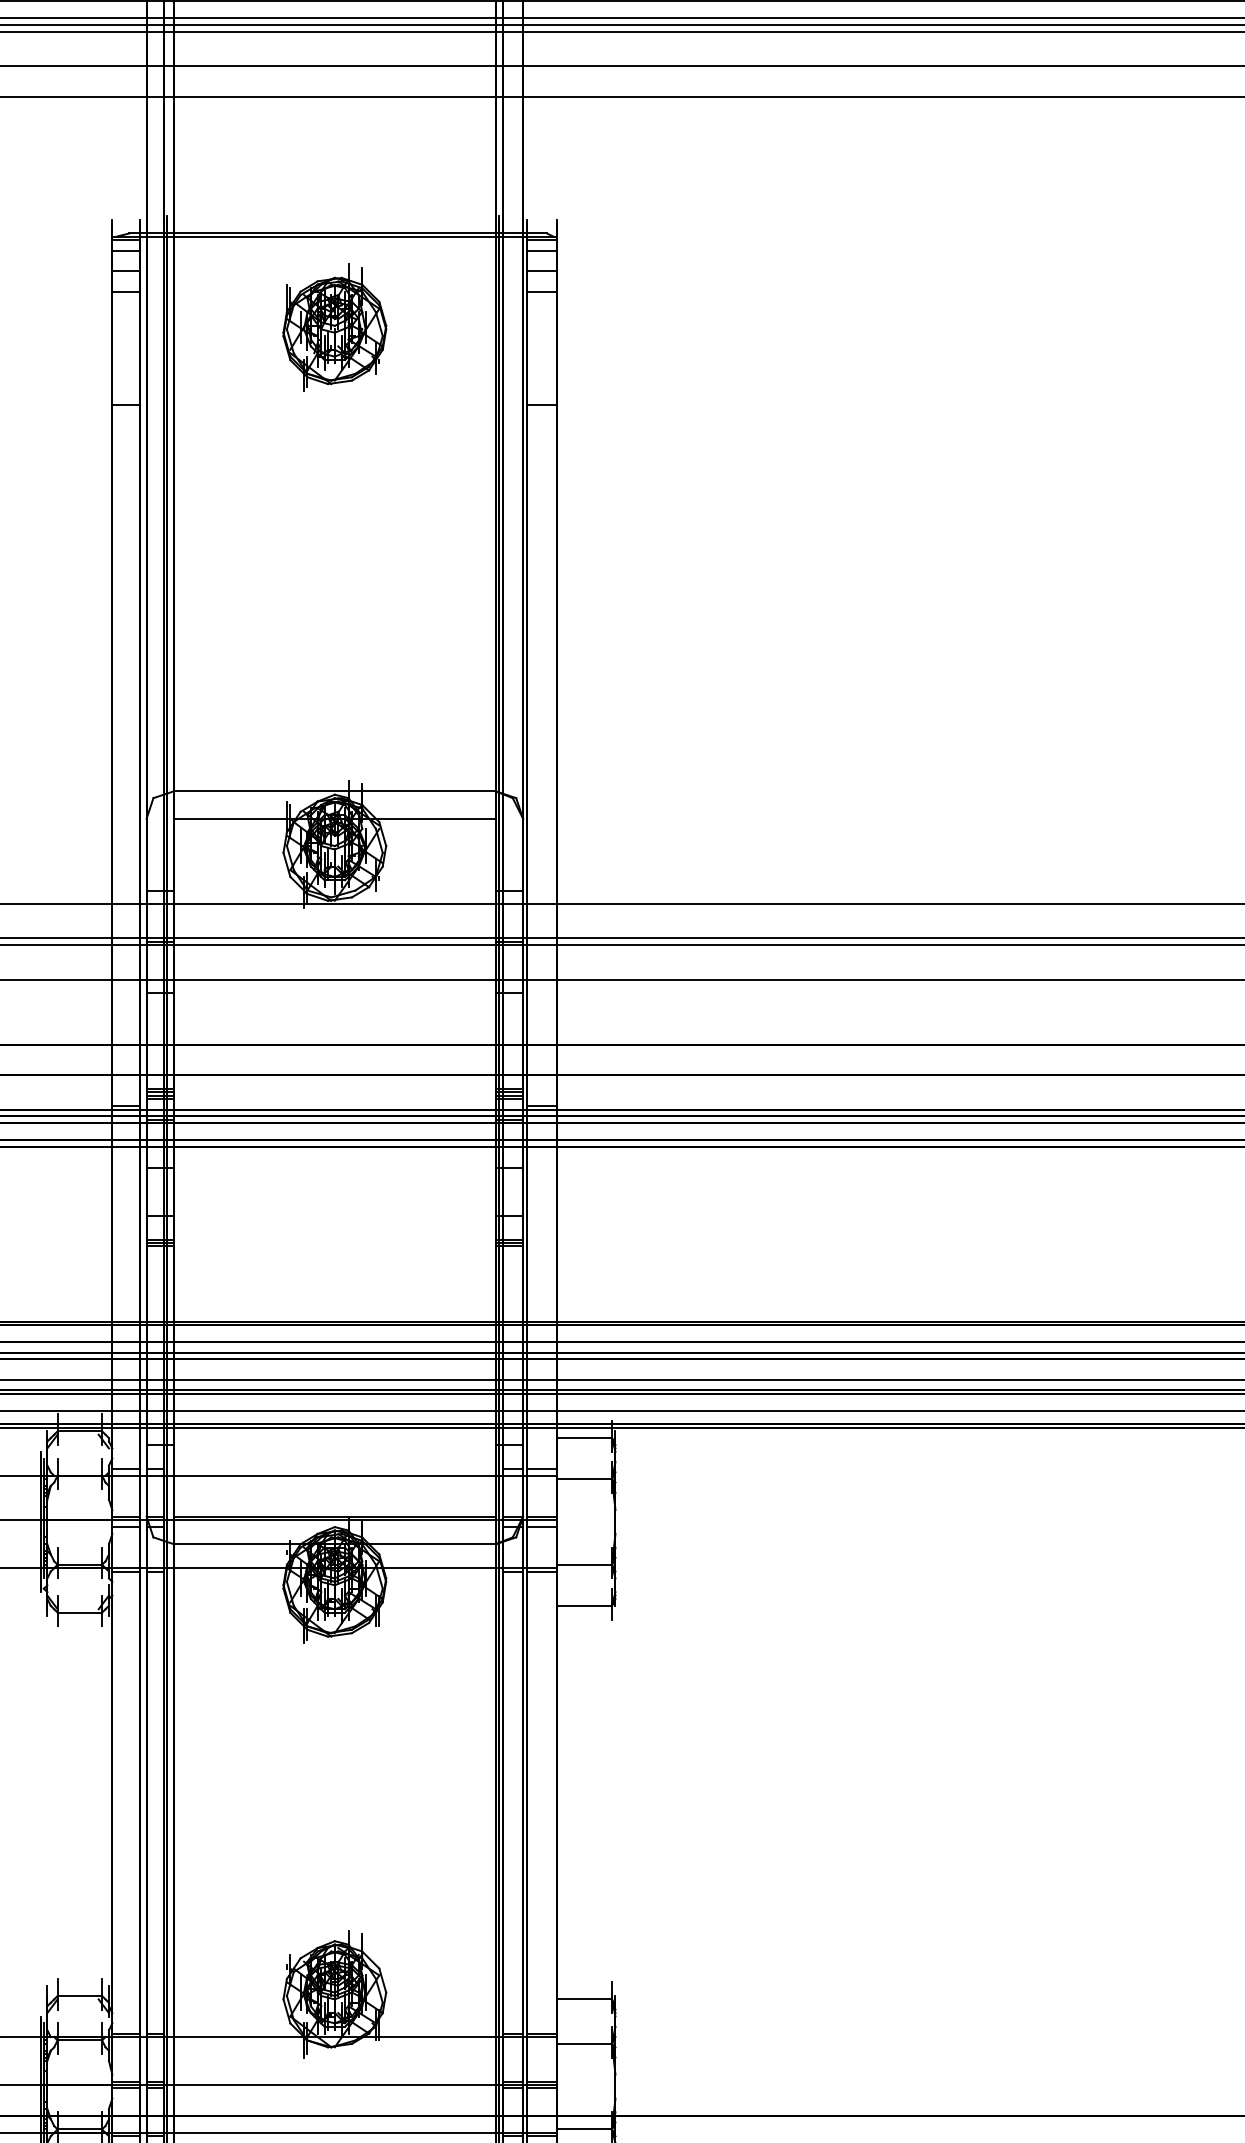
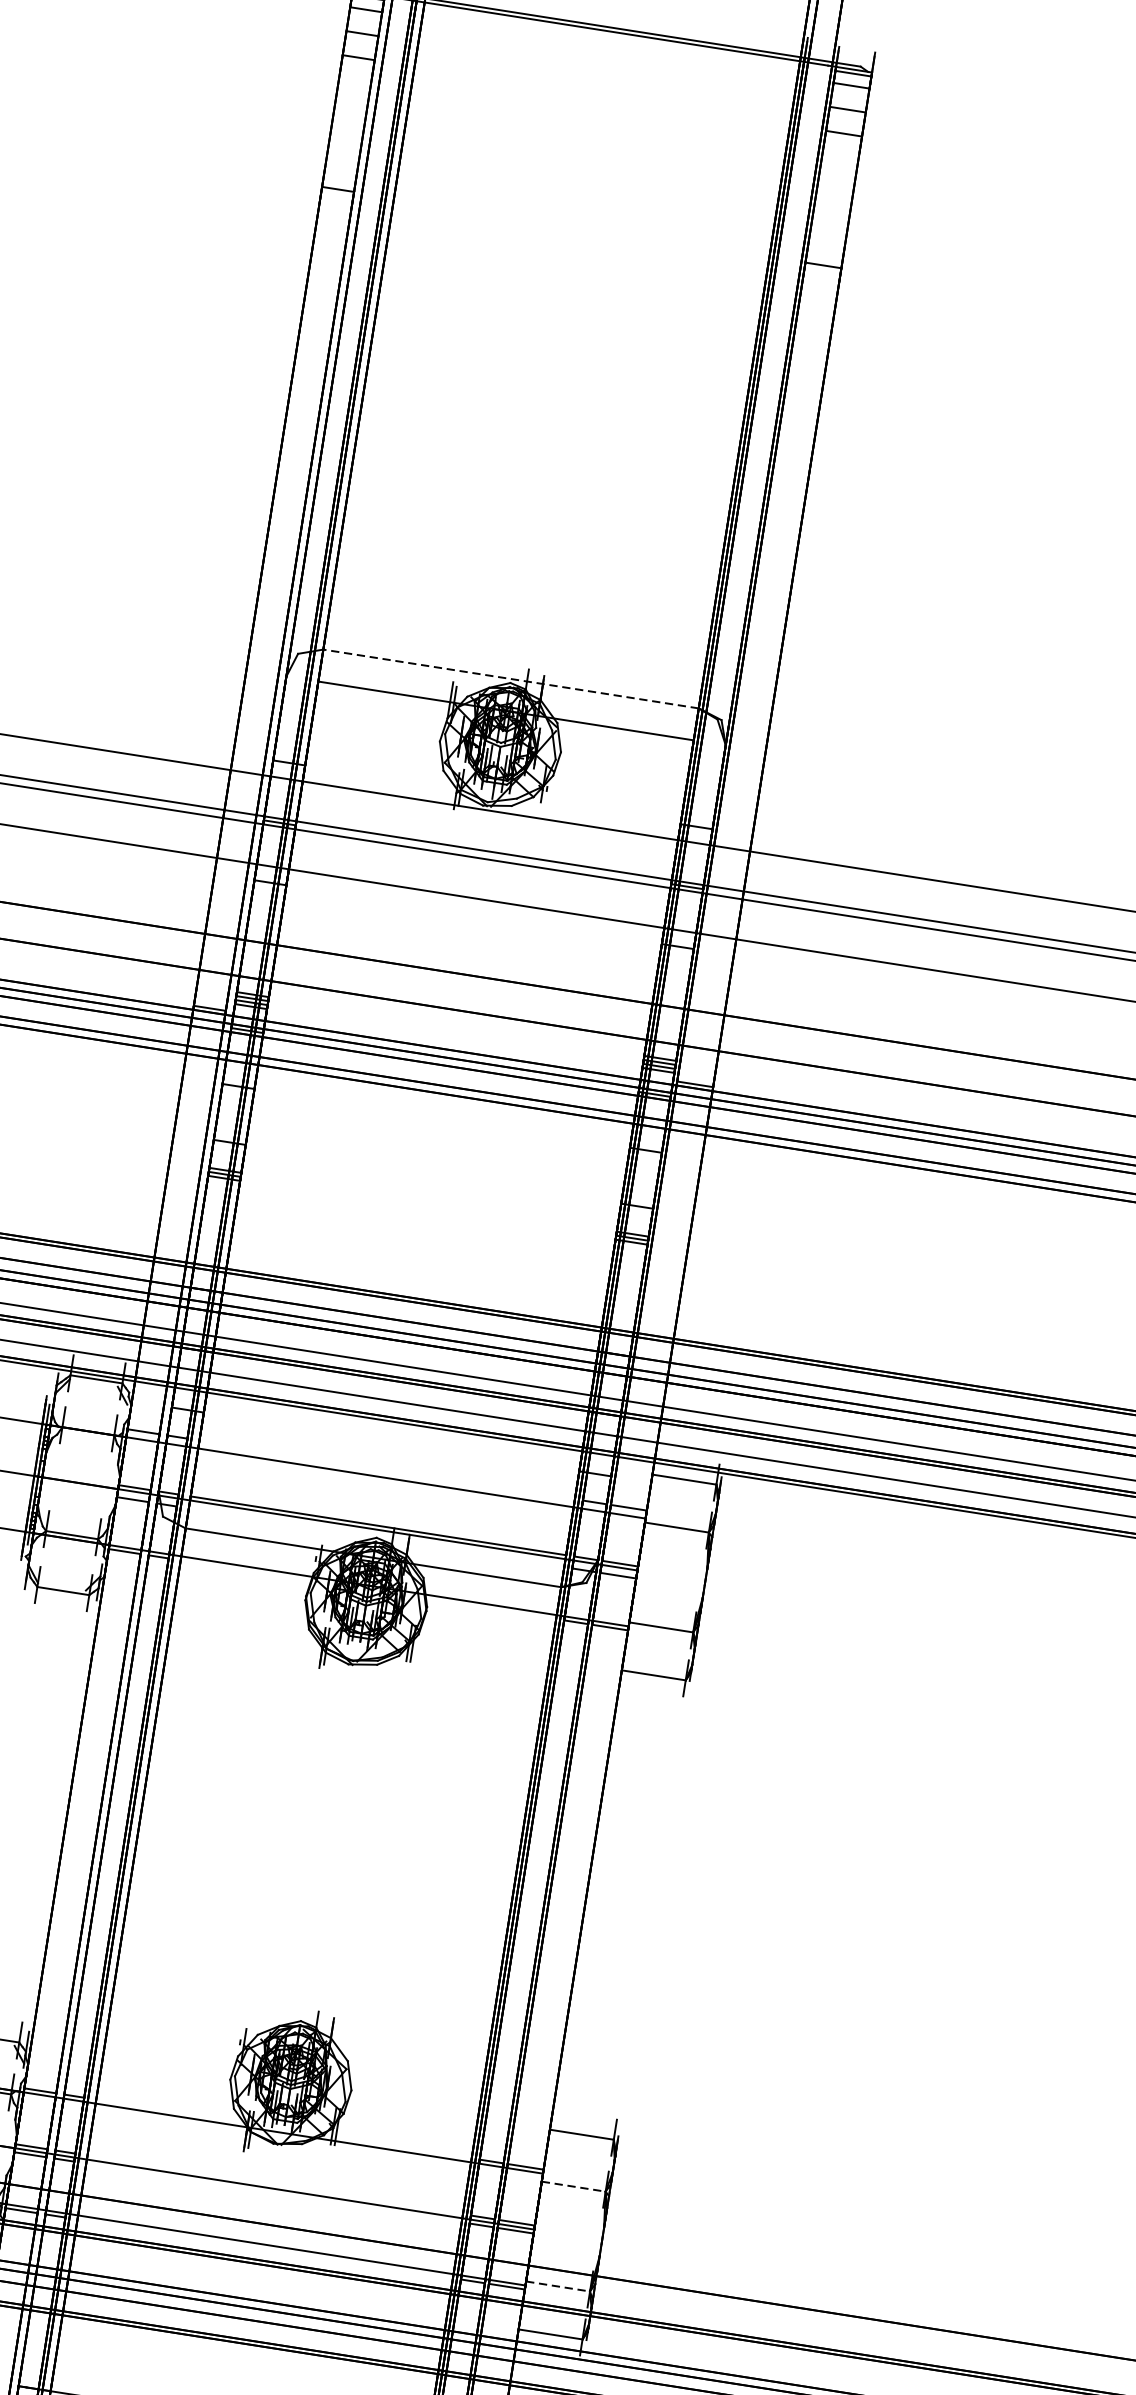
part: (334, 327) -> (595, 137), removed
line: (334, 791) -> (510, 679), solid -> dashed
line: (585, 2043) -> (574, 2186), solid -> dashed
line: (585, 2129) -> (559, 2286), solid -> dashed

